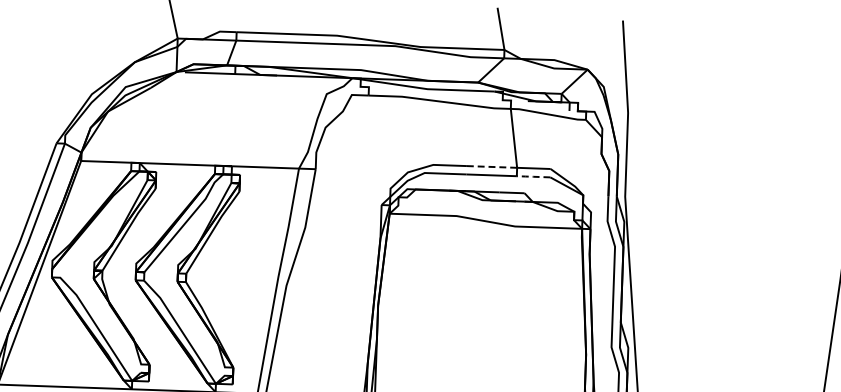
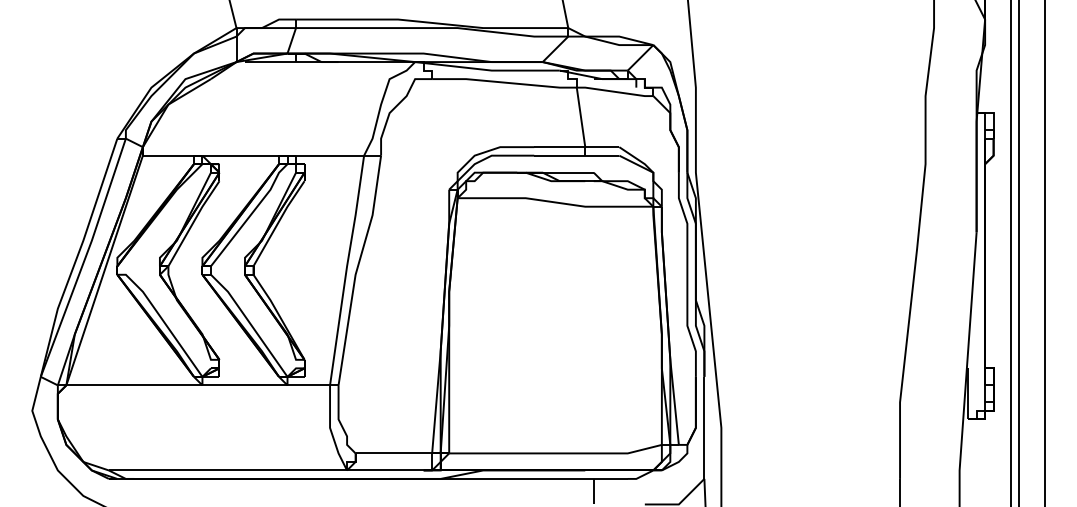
line: (492, 167) -> (560, 147), dashed -> solid
line: (533, 176) -> (602, 155), dashed -> solid

